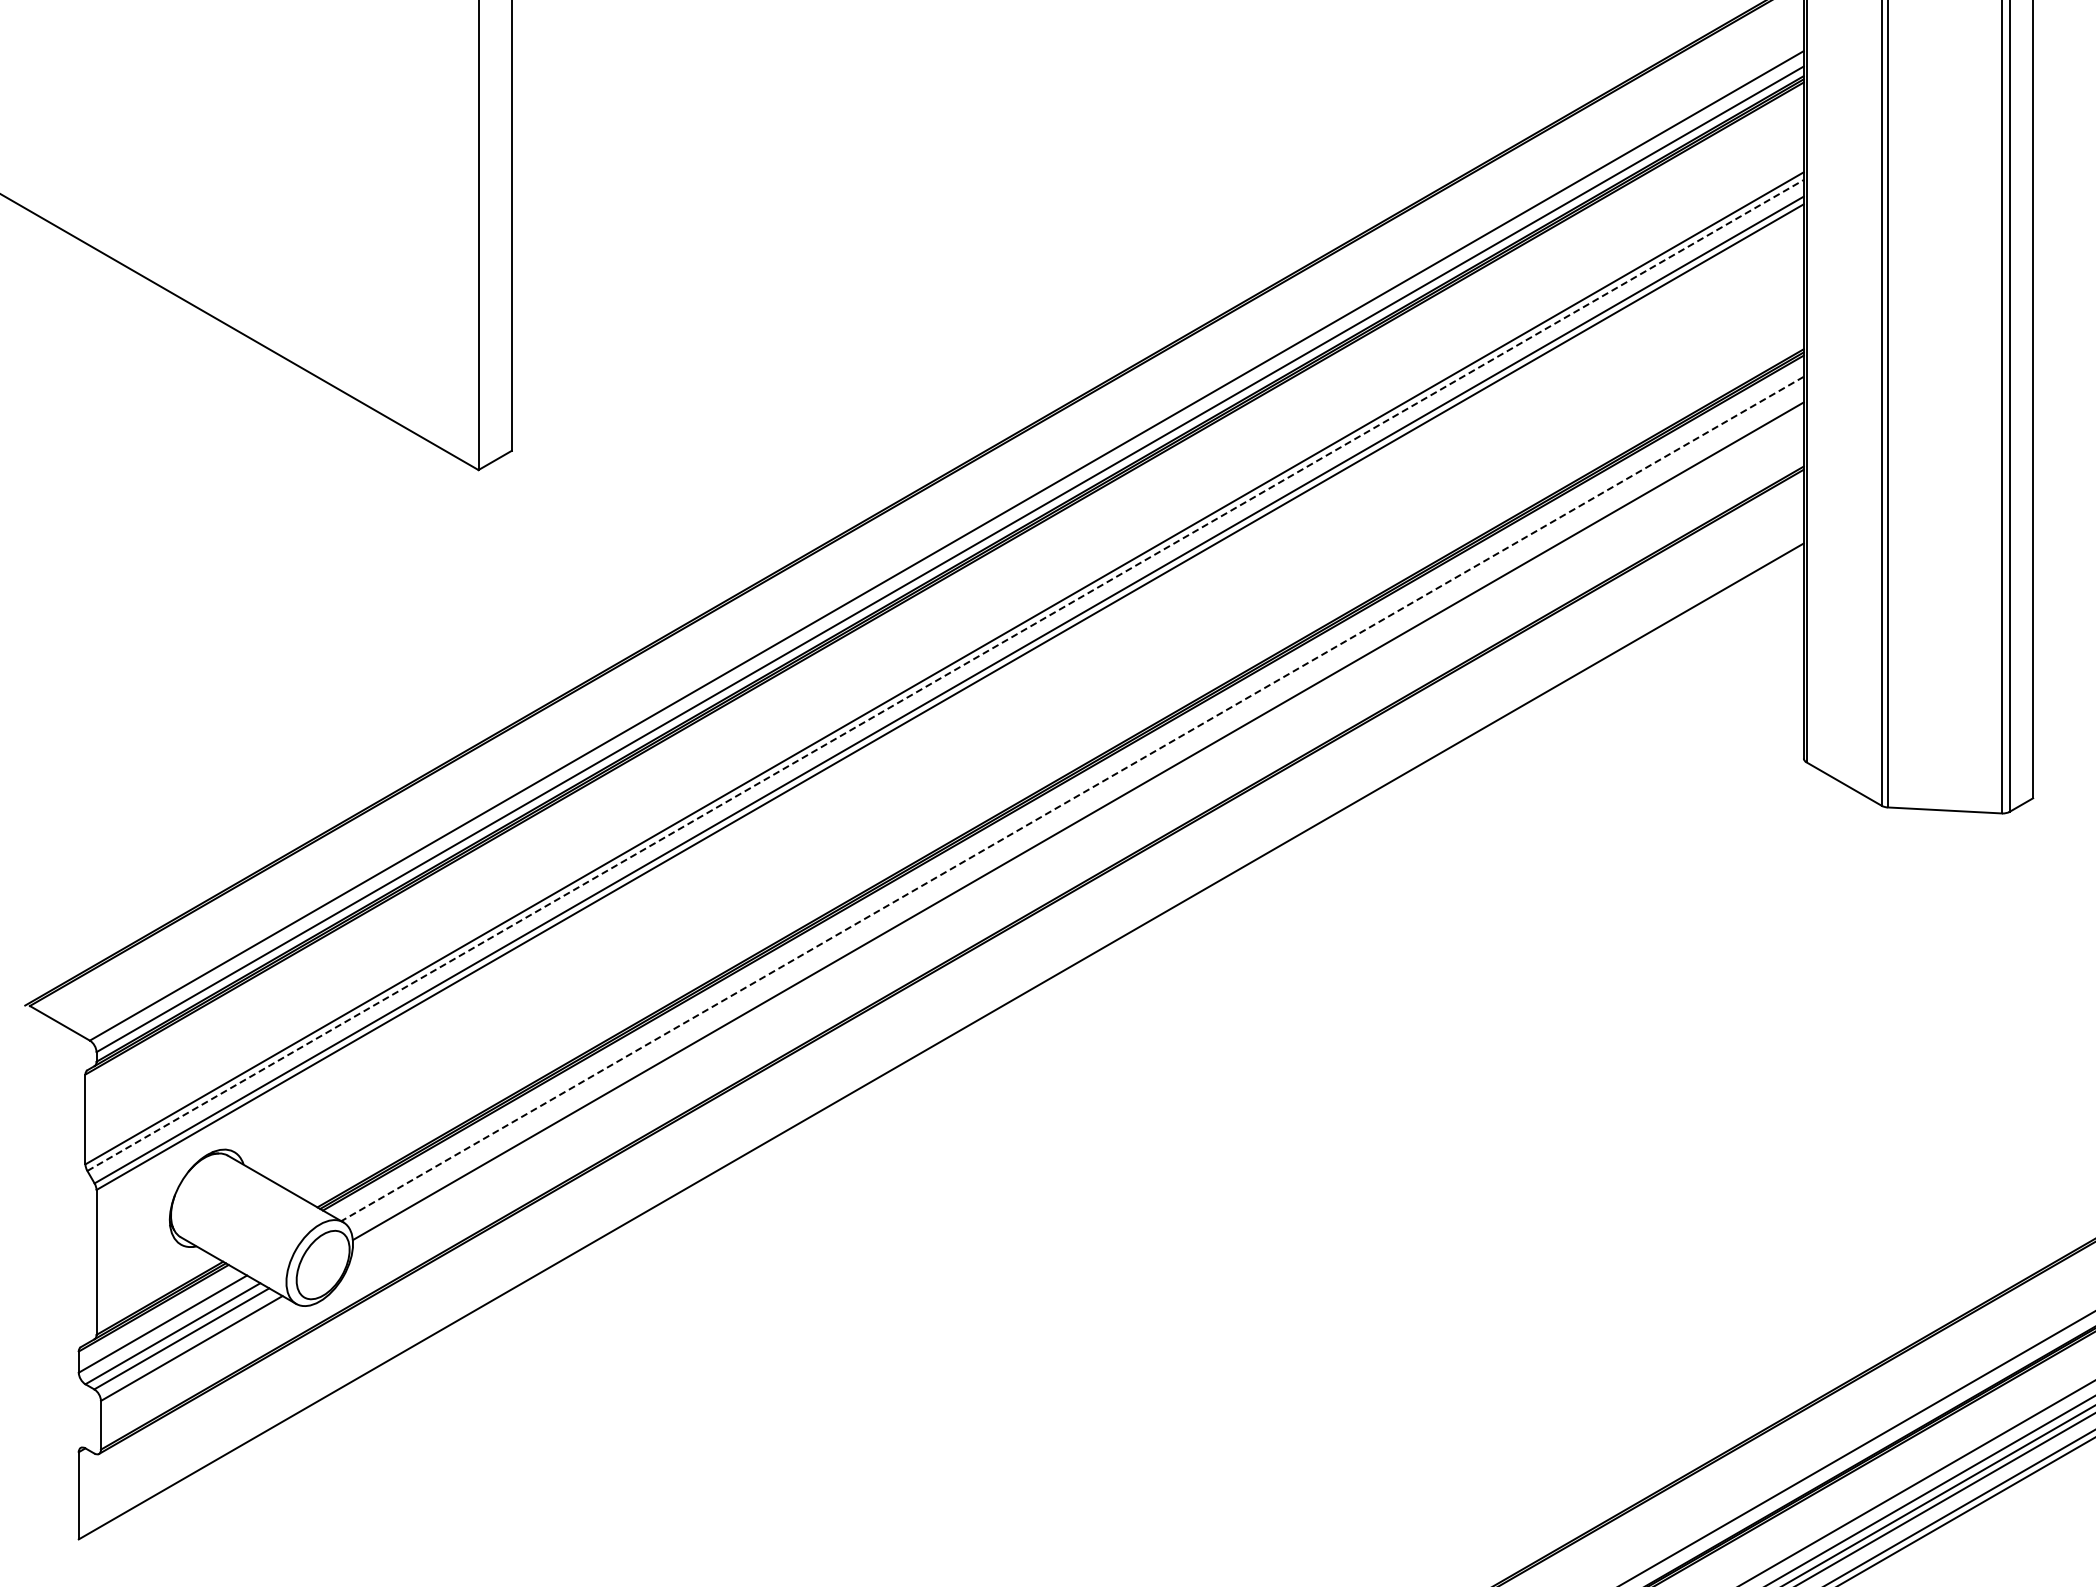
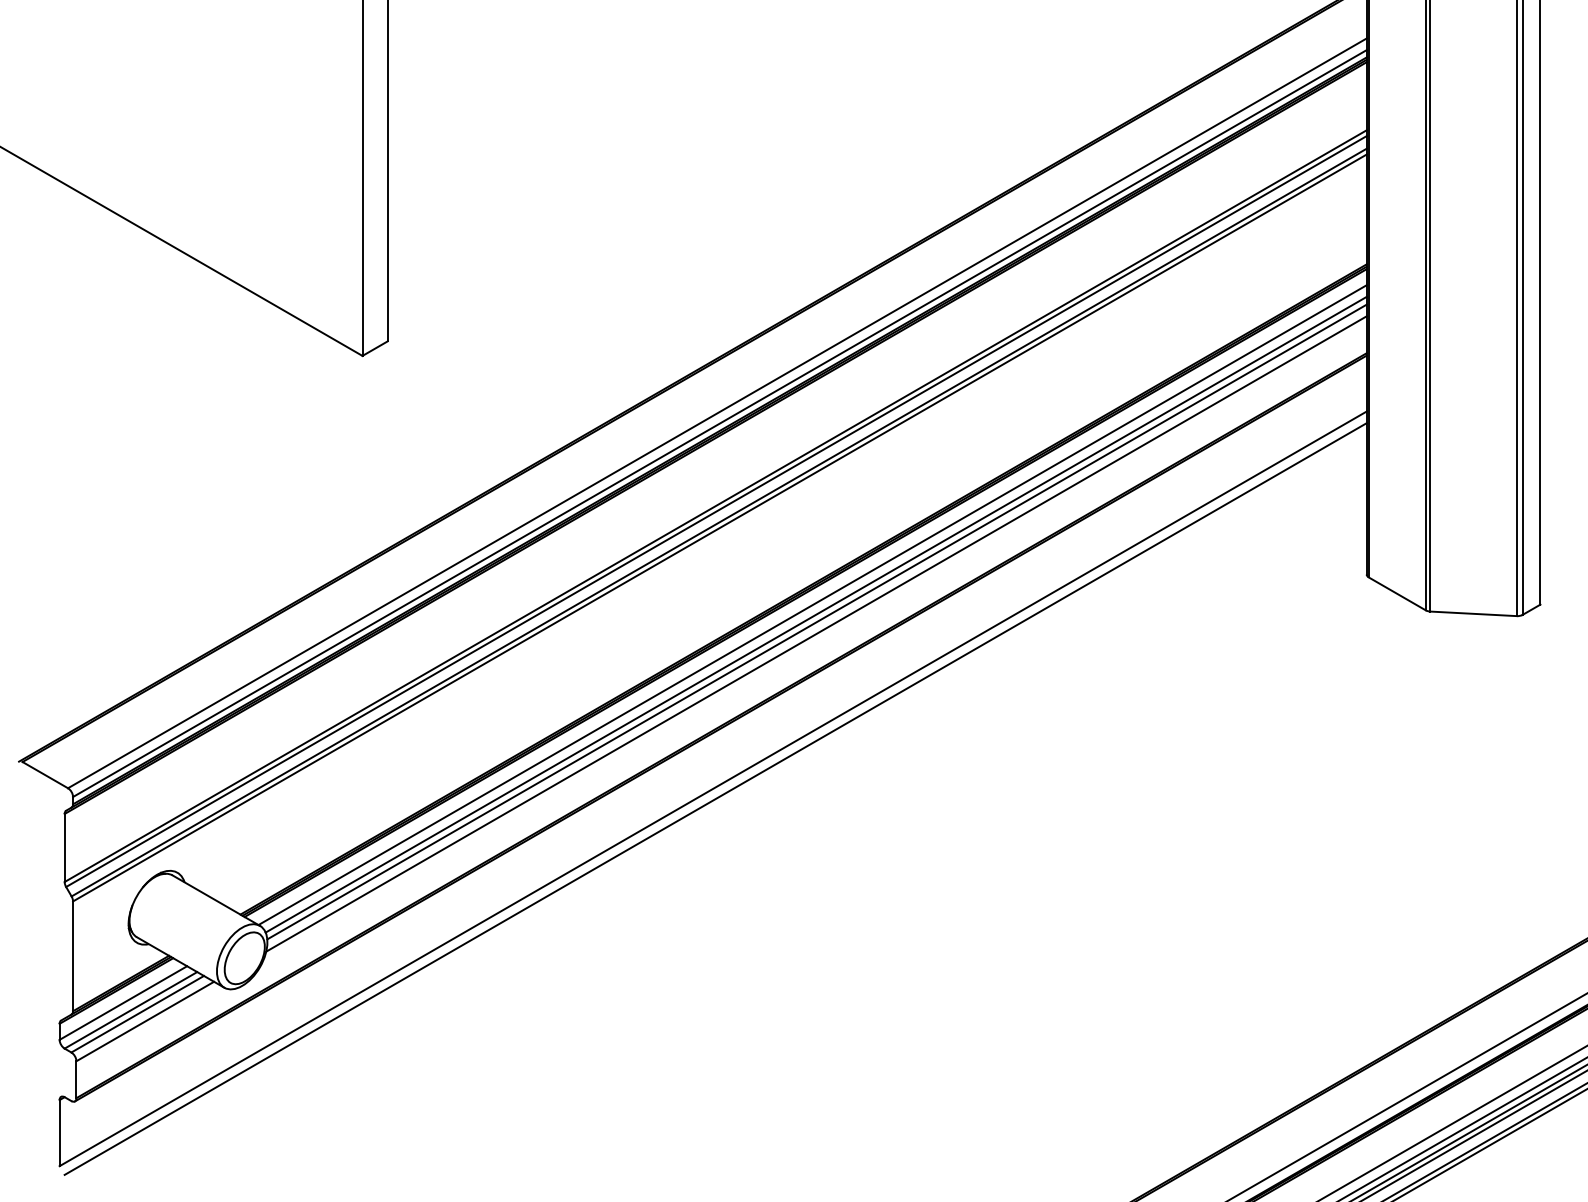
line: (945, 675) -> (716, 511), dashed -> solid
line: (1072, 799) -> (812, 605), dashed -> solid
line: (1076, 811) -> (815, 614), added
line: (1077, 836) -> (816, 633), added
line: (944, 1054) -> (715, 798), added

